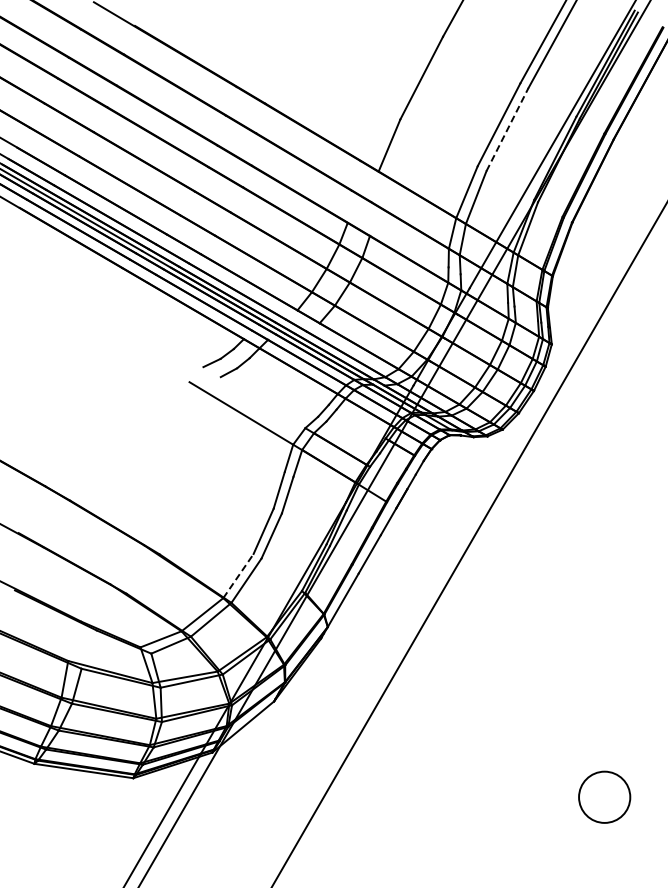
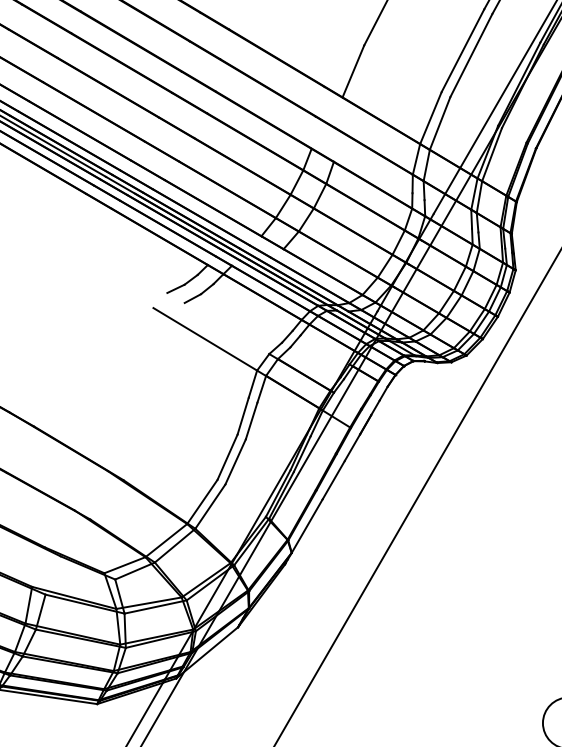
line: (507, 129) -> (471, 55), dashed -> solid
line: (238, 576) -> (202, 502), dashed -> solid

